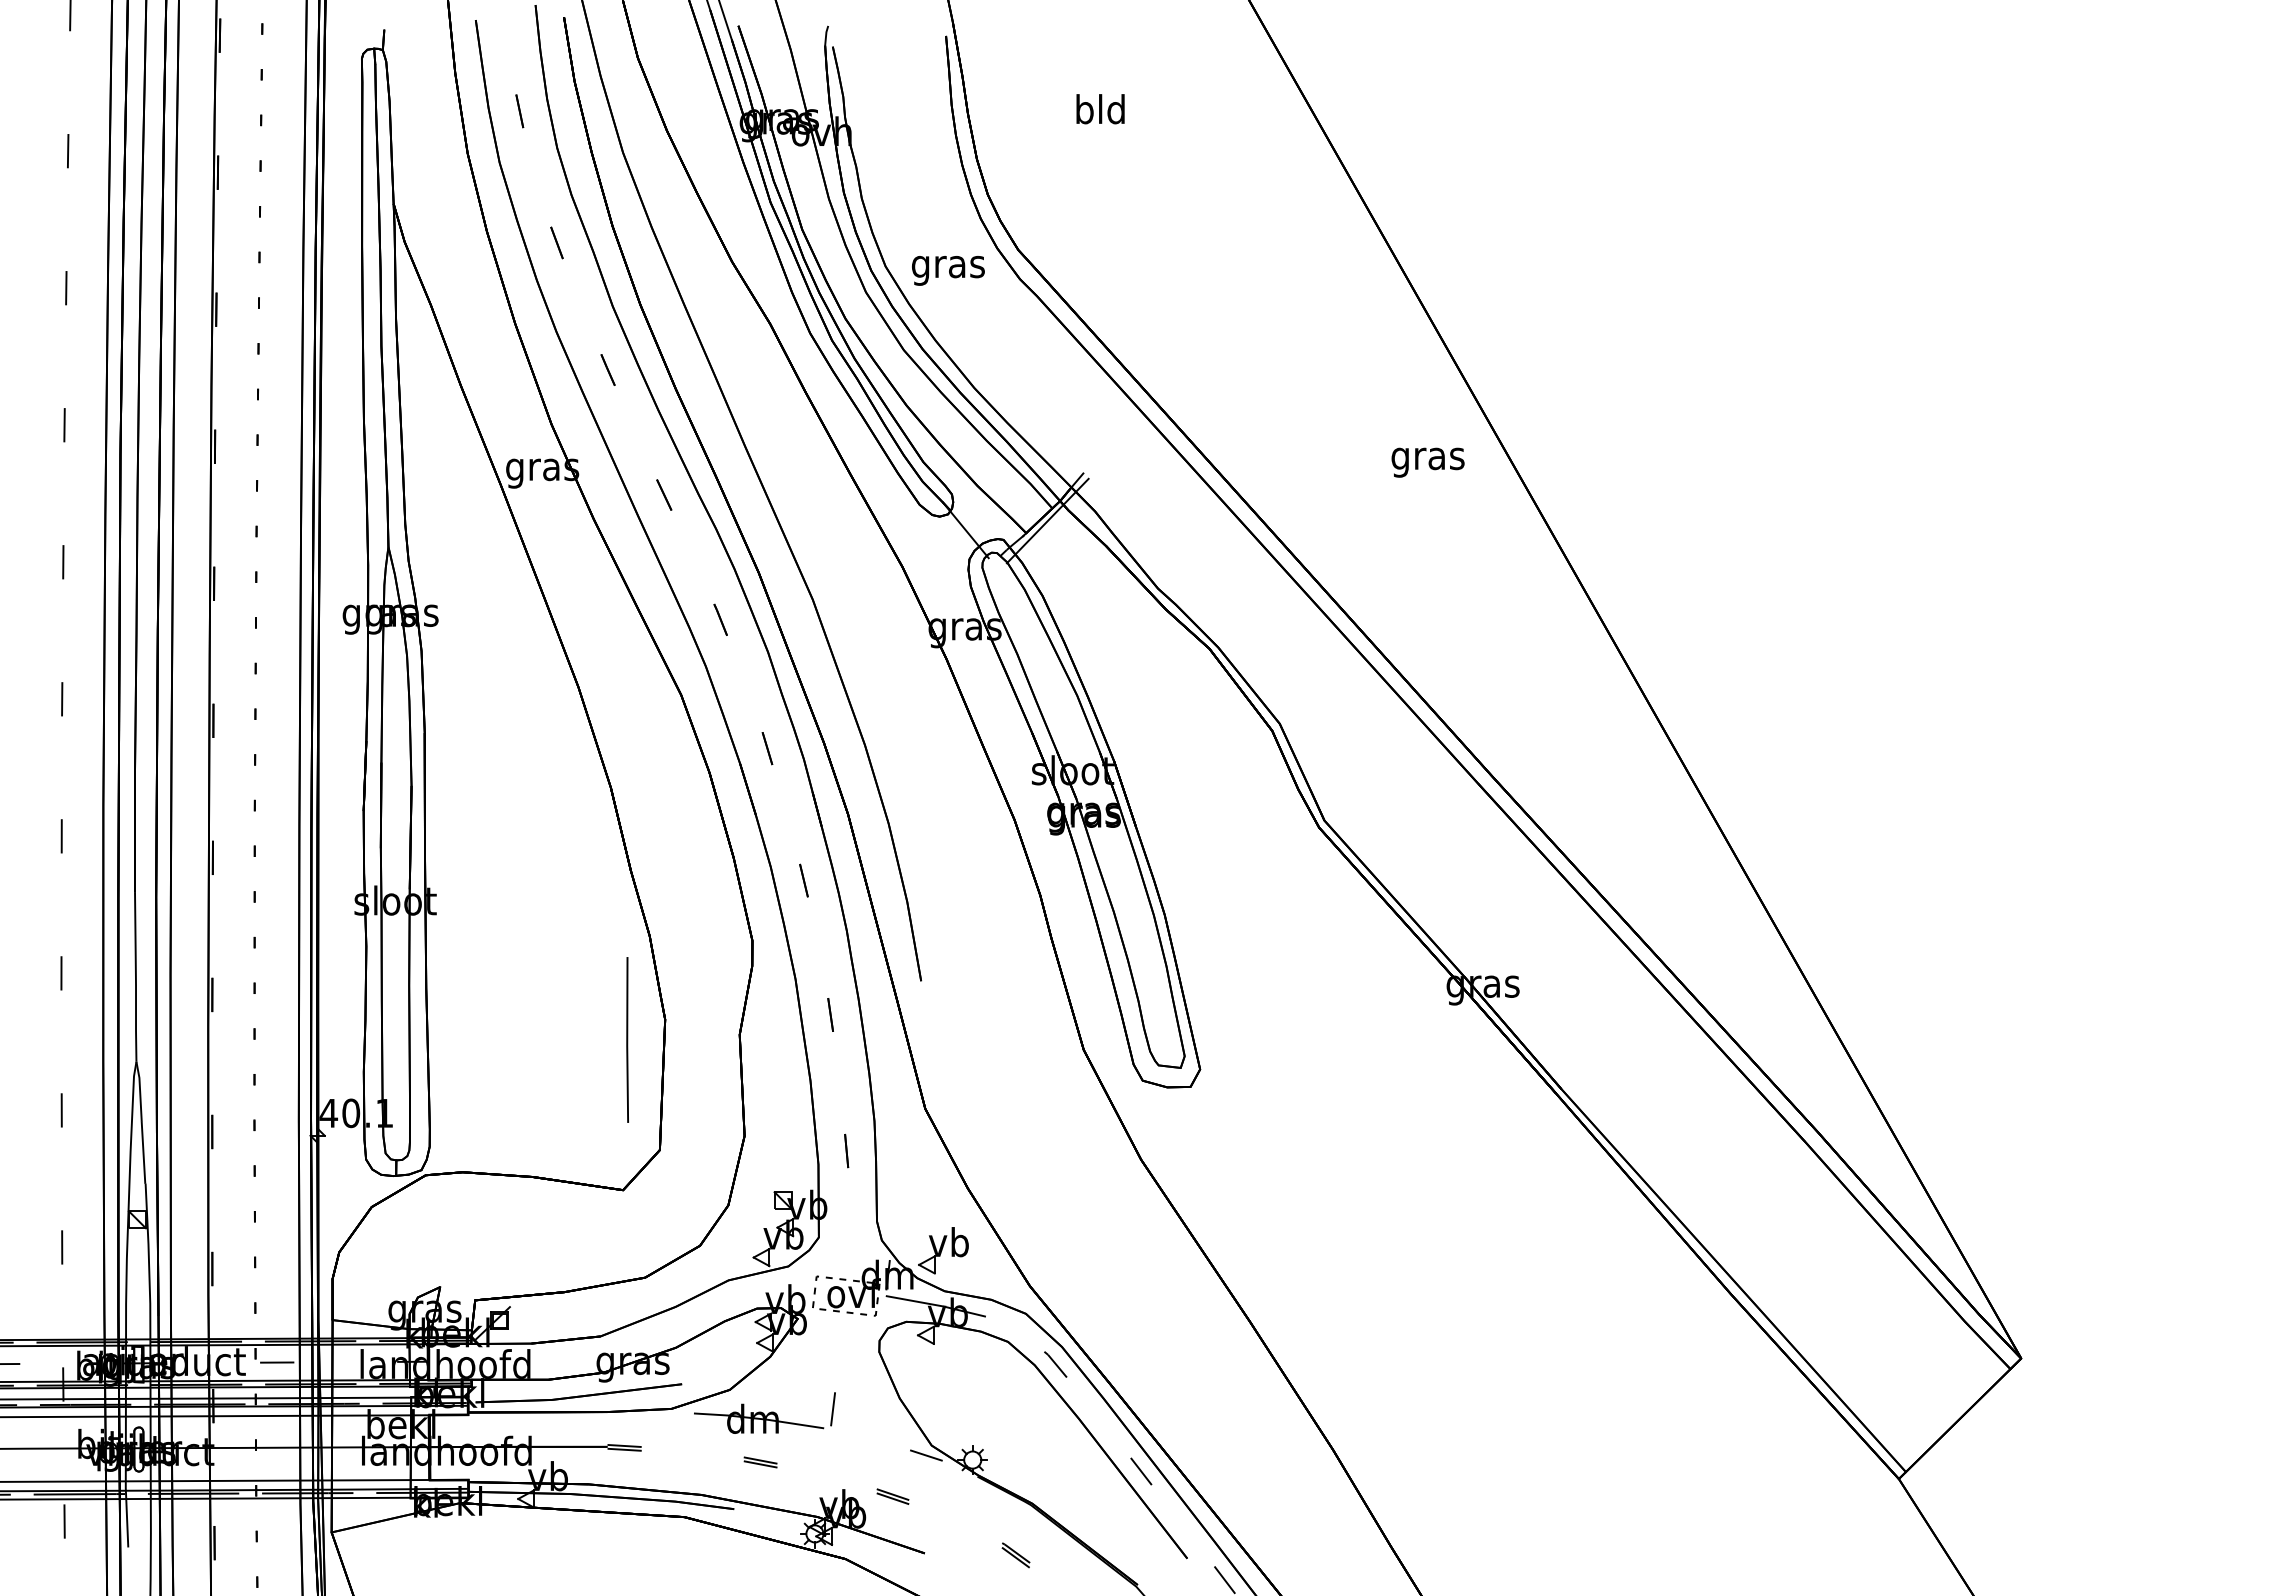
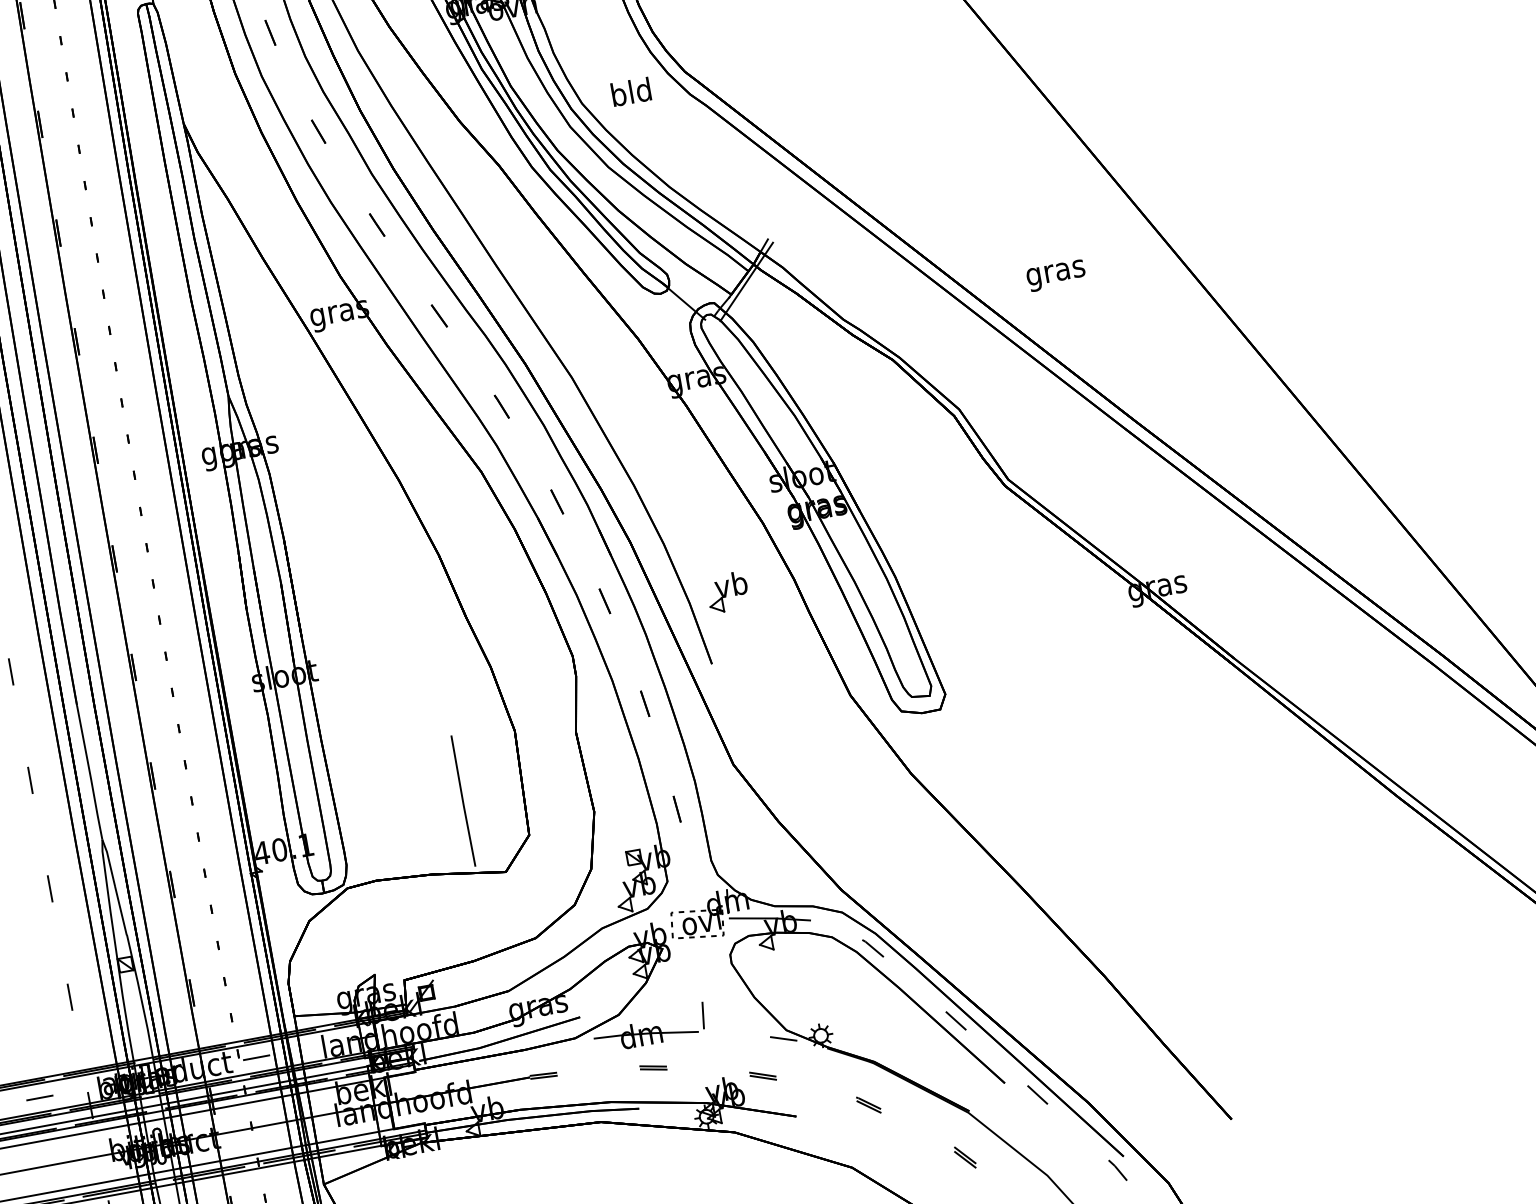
text: (948, 266) -> (631, 94), gras -> bld
text: (1427, 462) -> (1055, 275), moved
line: (627, 1039) -> (463, 800), moved
part: (943, 1250) -> (727, 592), moved

